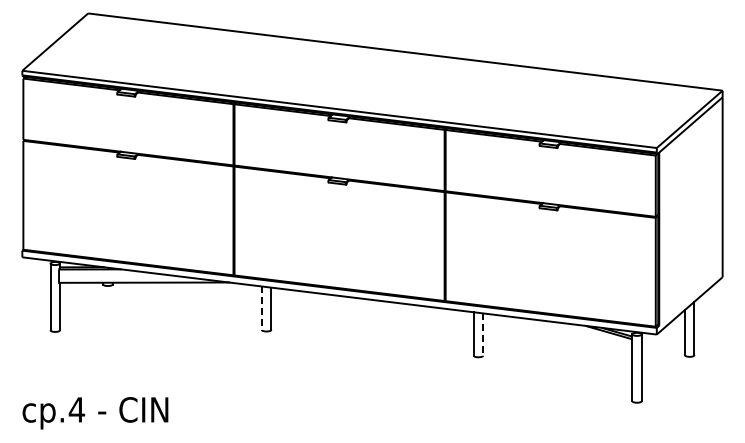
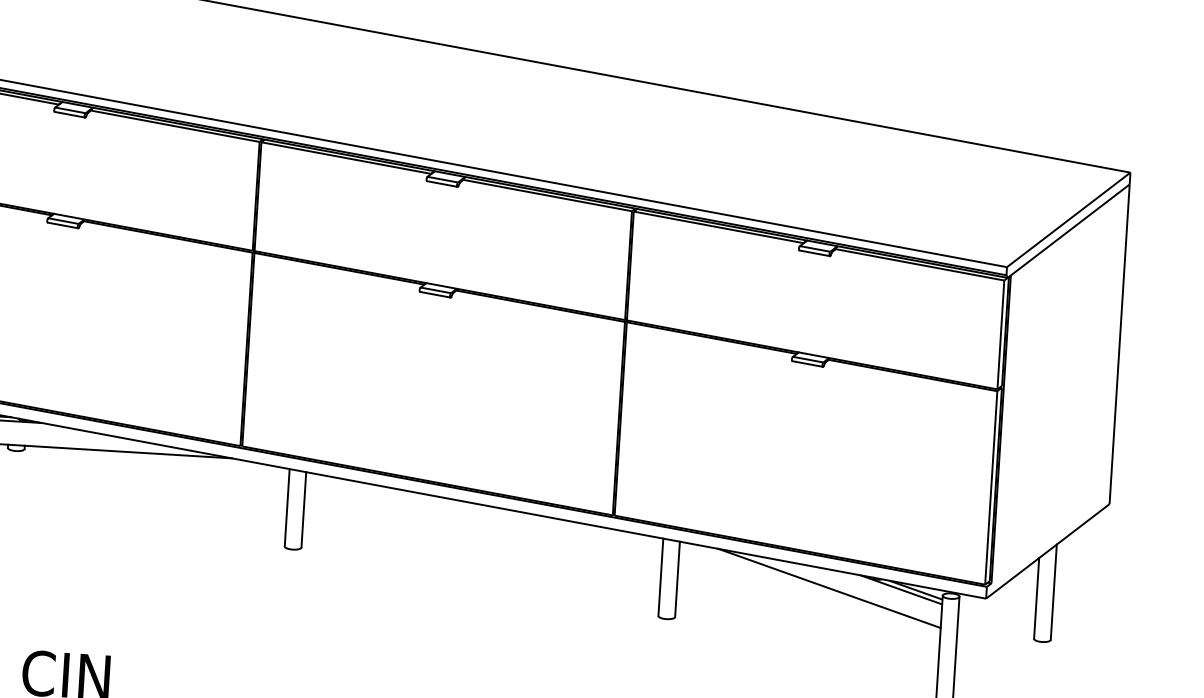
line: (261, 308) -> (286, 508), dashed -> solid
line: (568, 334) -> (829, 588), added
line: (483, 335) -> (678, 580), dashed -> solid

